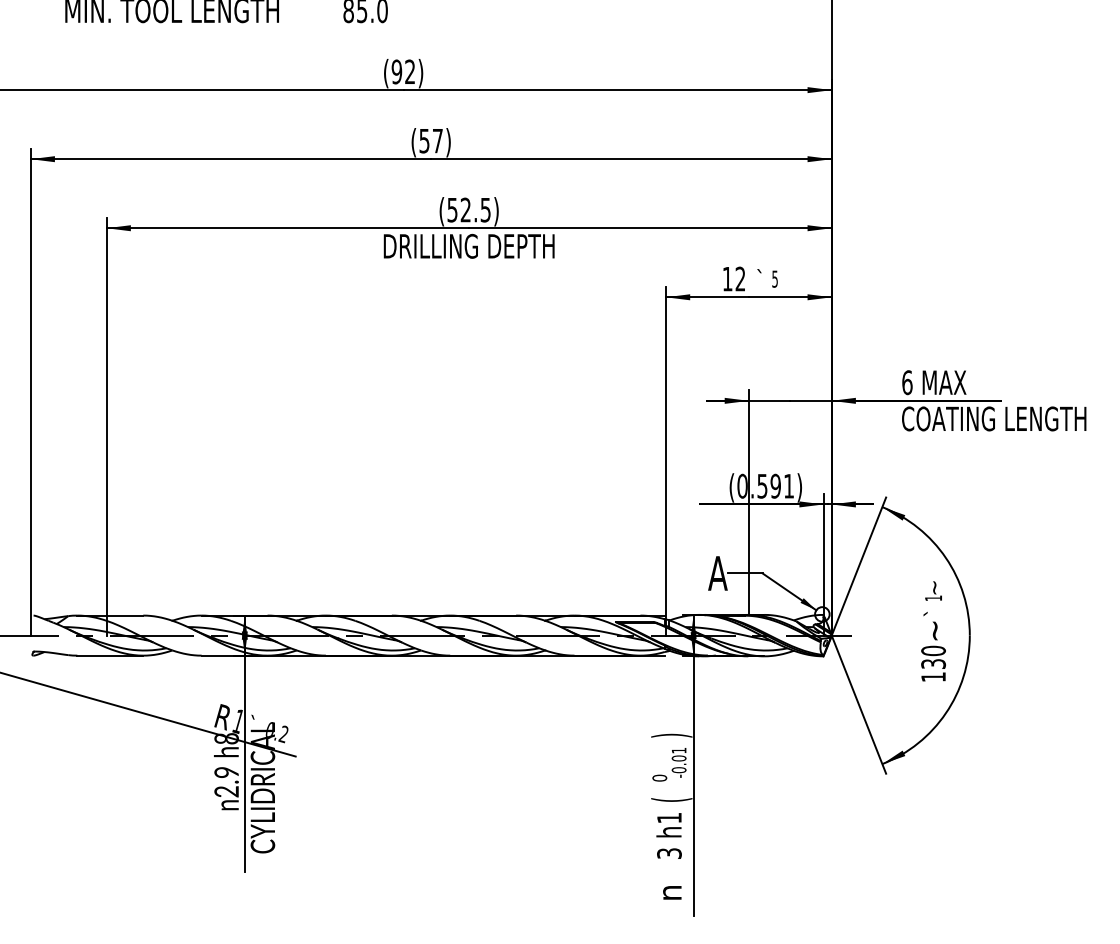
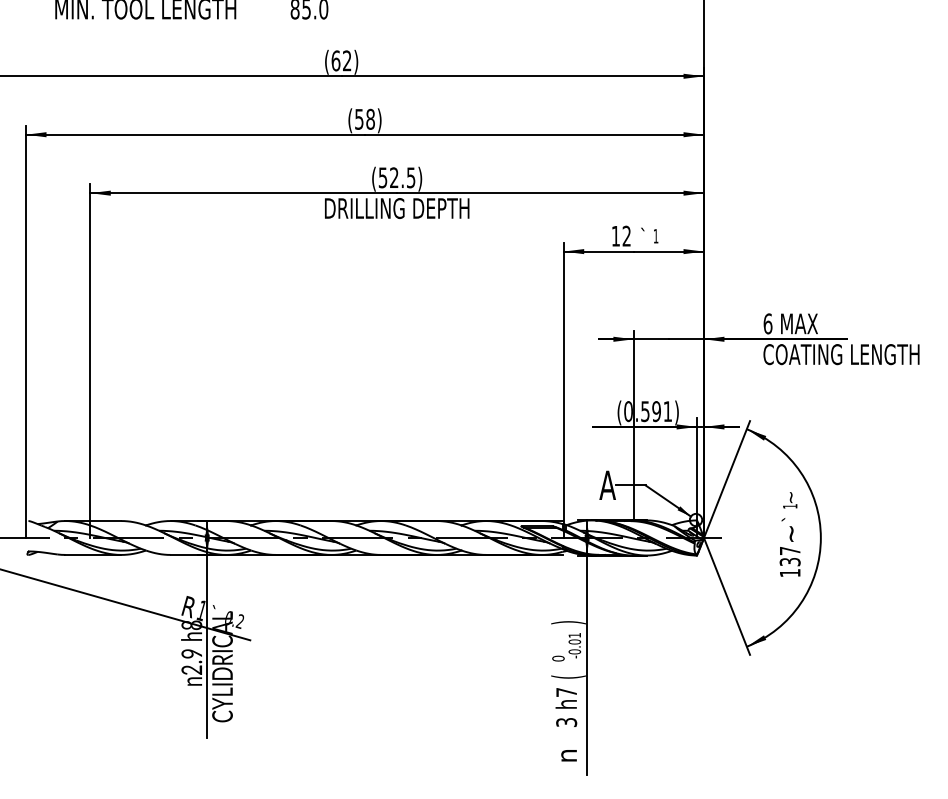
text: (396, 71) -> (335, 60), (92) -> (62)
text: (437, 140) -> (370, 118), (57) -> (58)
text: (774, 278) -> (655, 235), 5 -> 1
text: (933, 650) -> (790, 550), 130 -> 137
text: (669, 818) -> (566, 692), h1 -> h7

